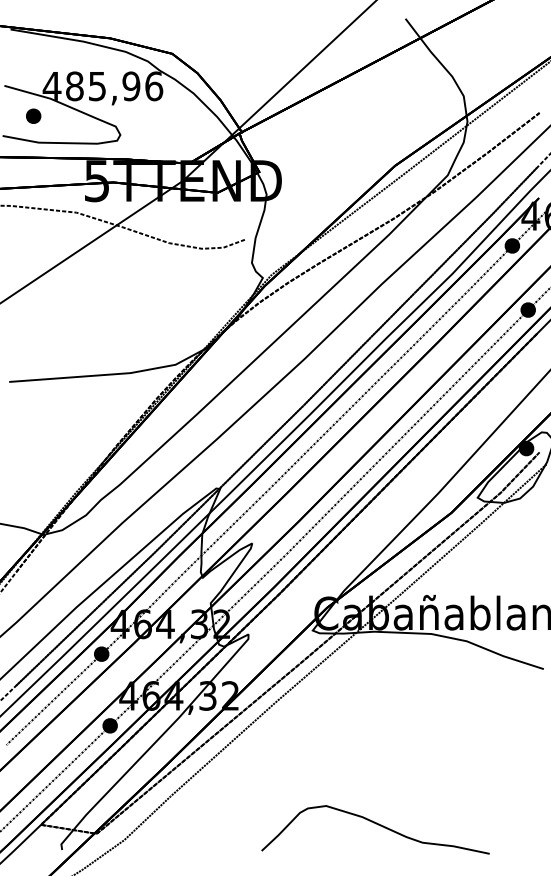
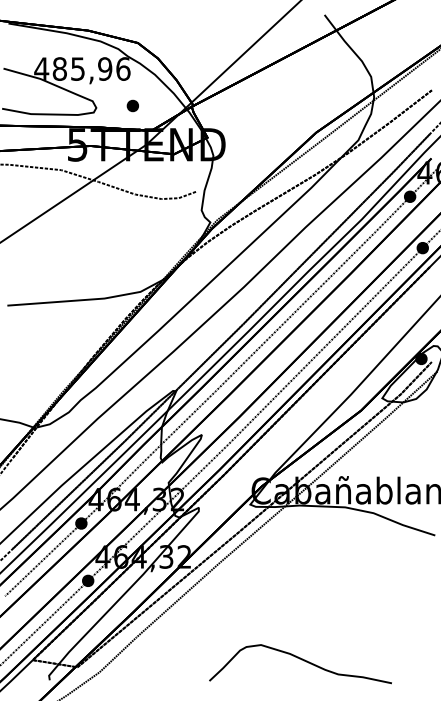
part: (33, 115) -> (132, 105), moved

